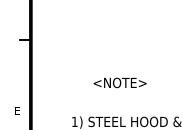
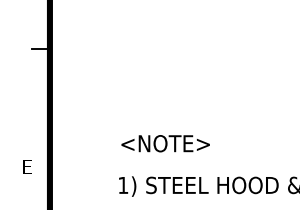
text: (119, 82) -> (164, 142), moved

